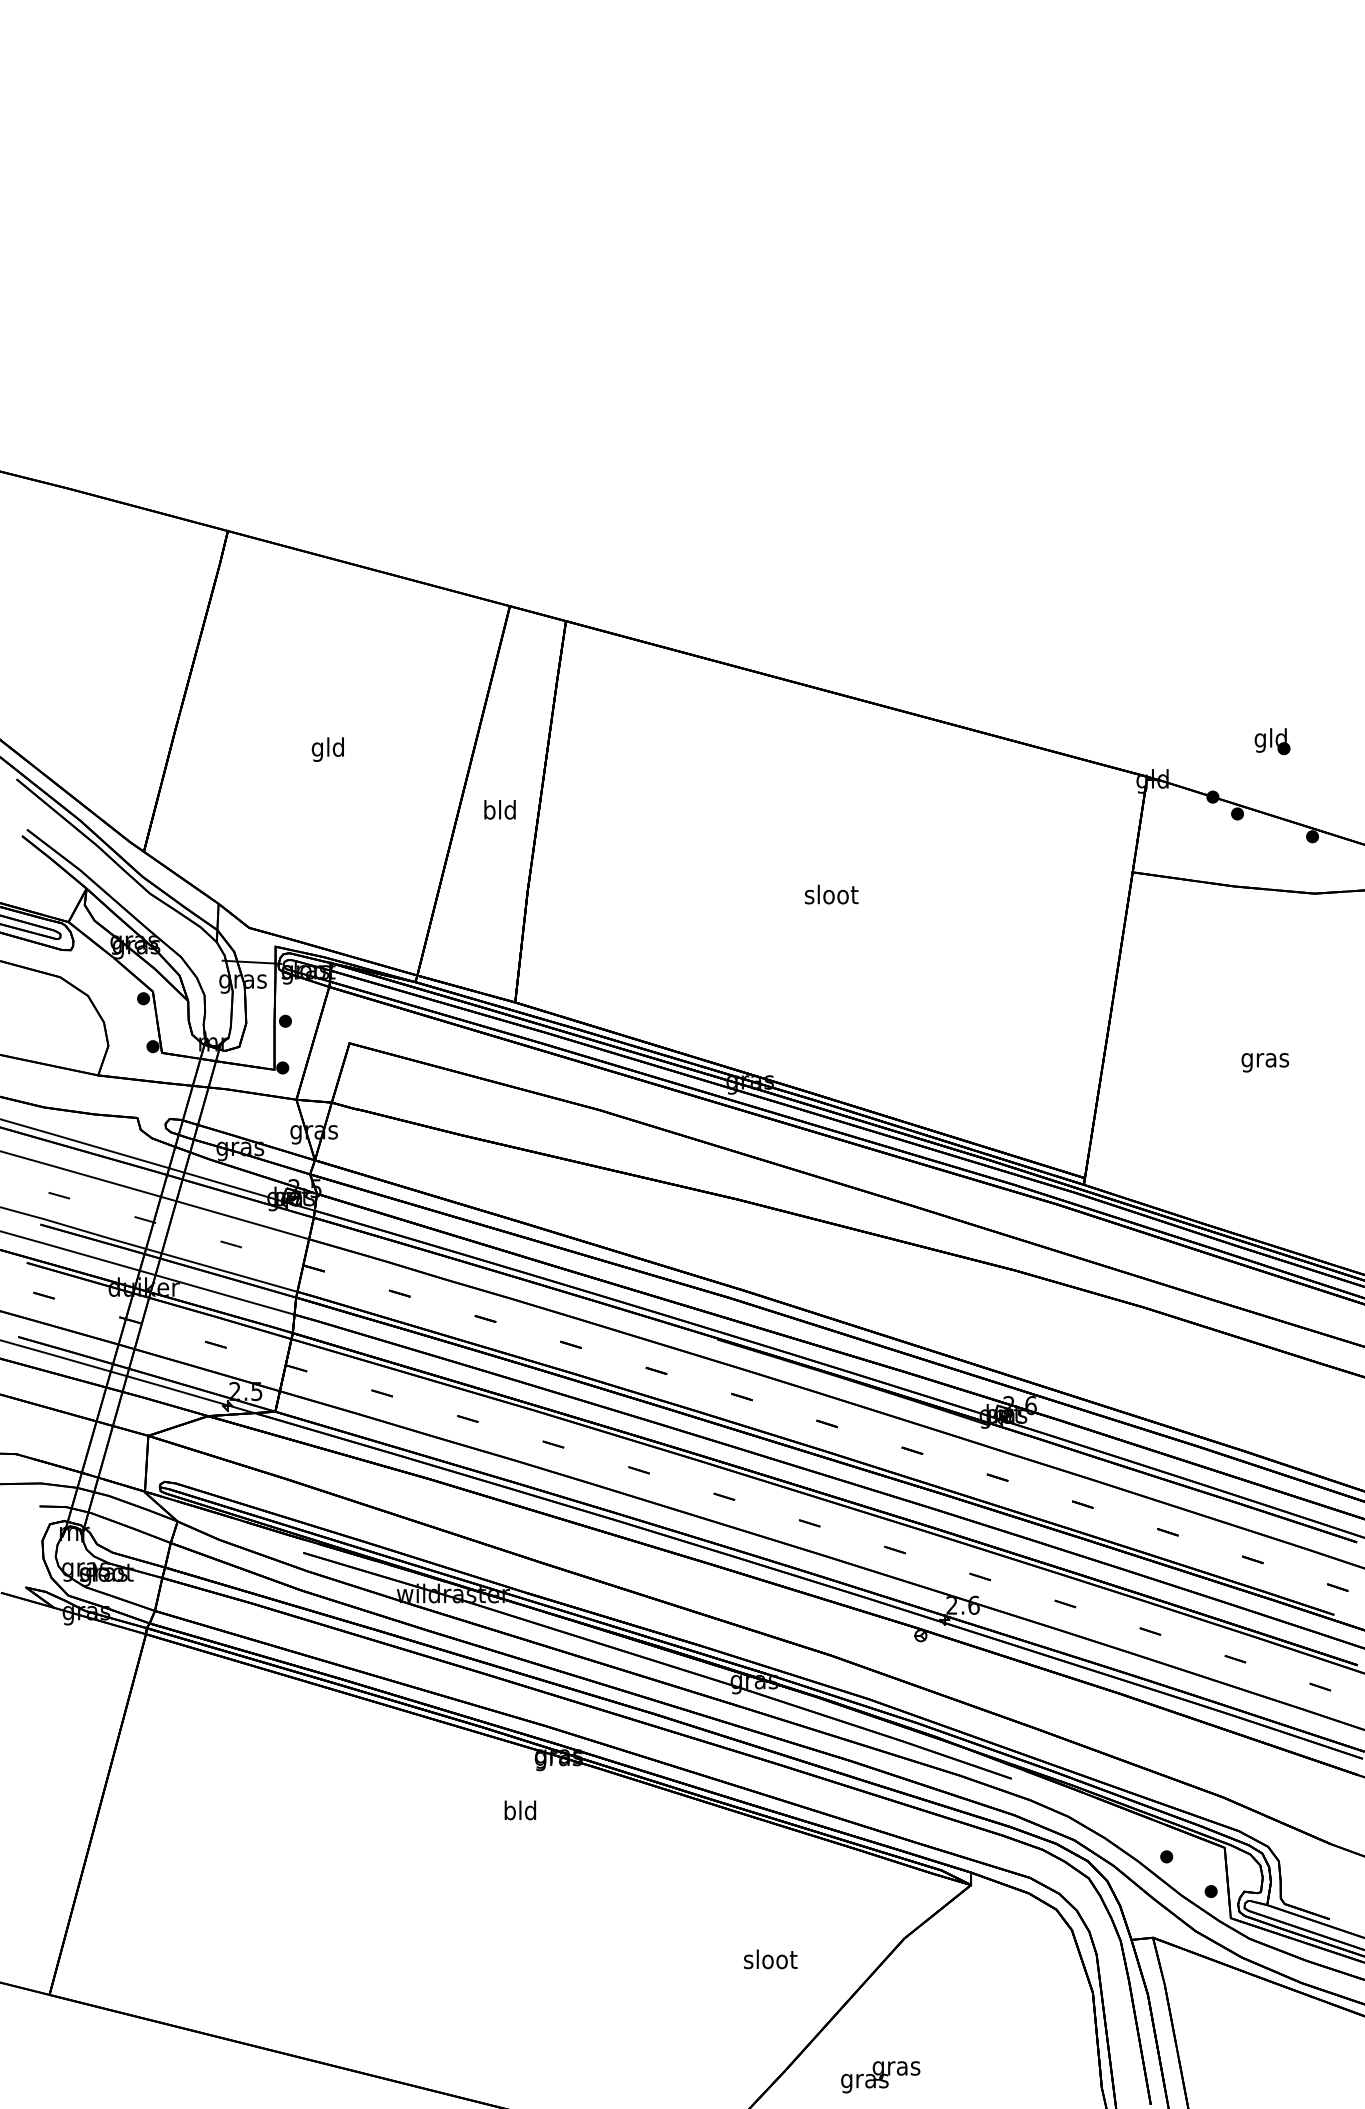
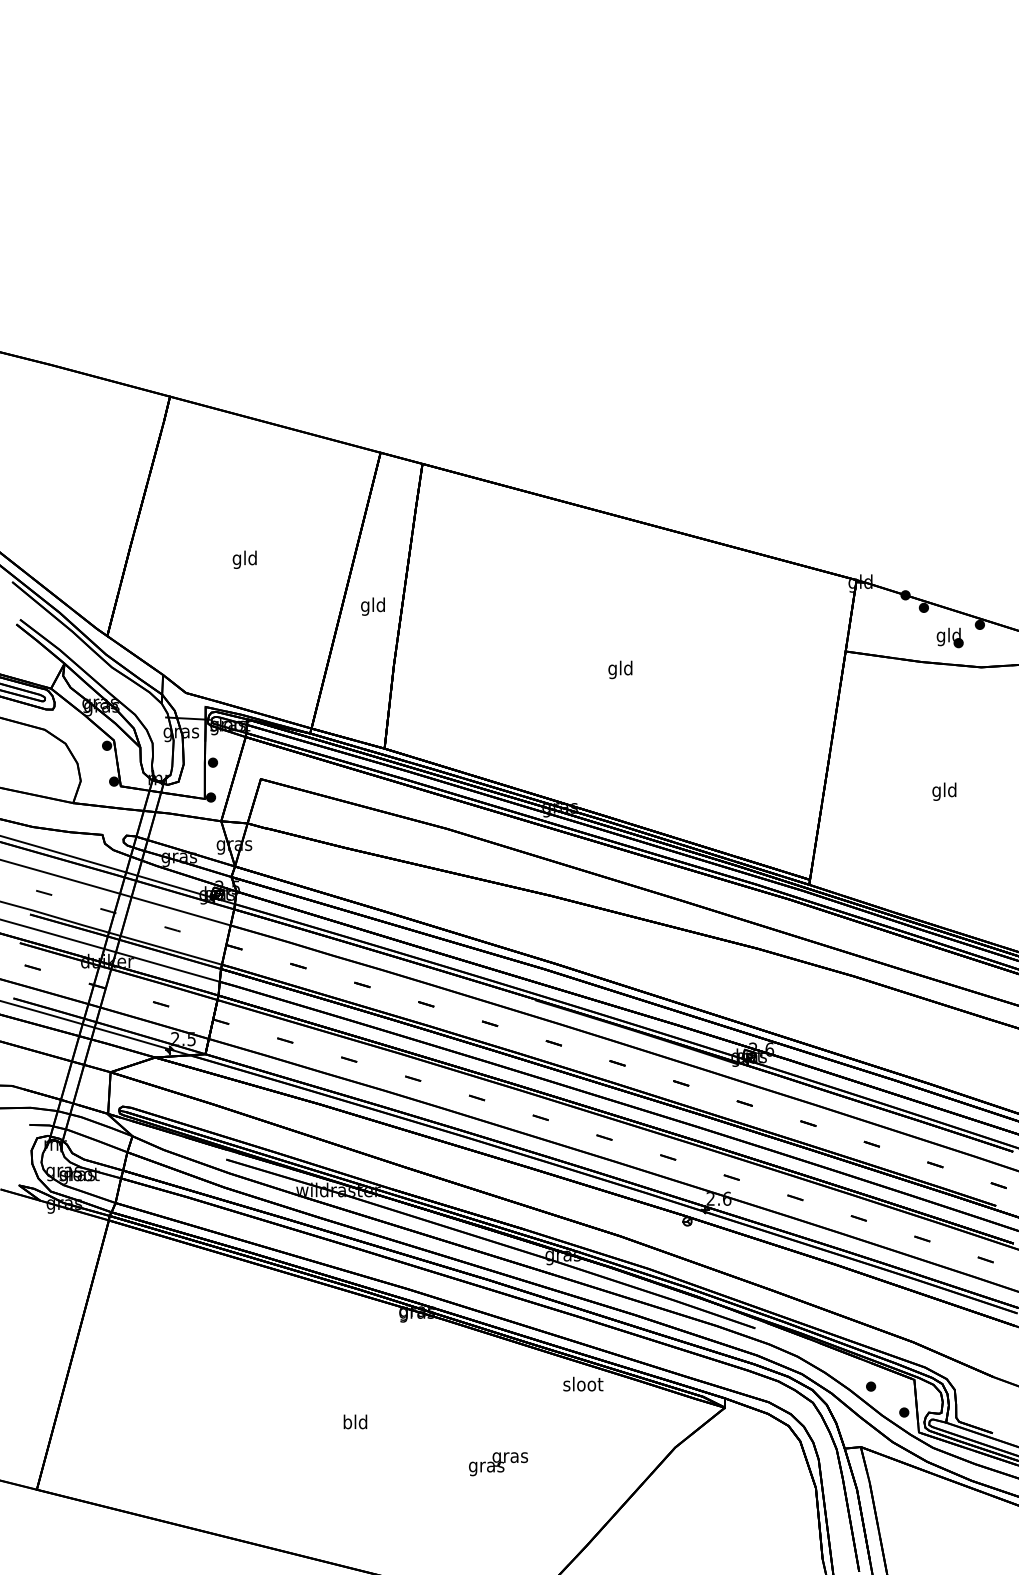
part: (1271, 741) -> (949, 637), moved
text: (489, 812) -> (365, 606), bld -> gld
text: (831, 896) -> (620, 669), sloot -> gld
text: (1265, 1059) -> (944, 791), gras -> gld
text: (520, 1809) -> (355, 1421), moved
text: (770, 1958) -> (583, 1383), moved
text: (880, 2077) -> (498, 1464), moved

